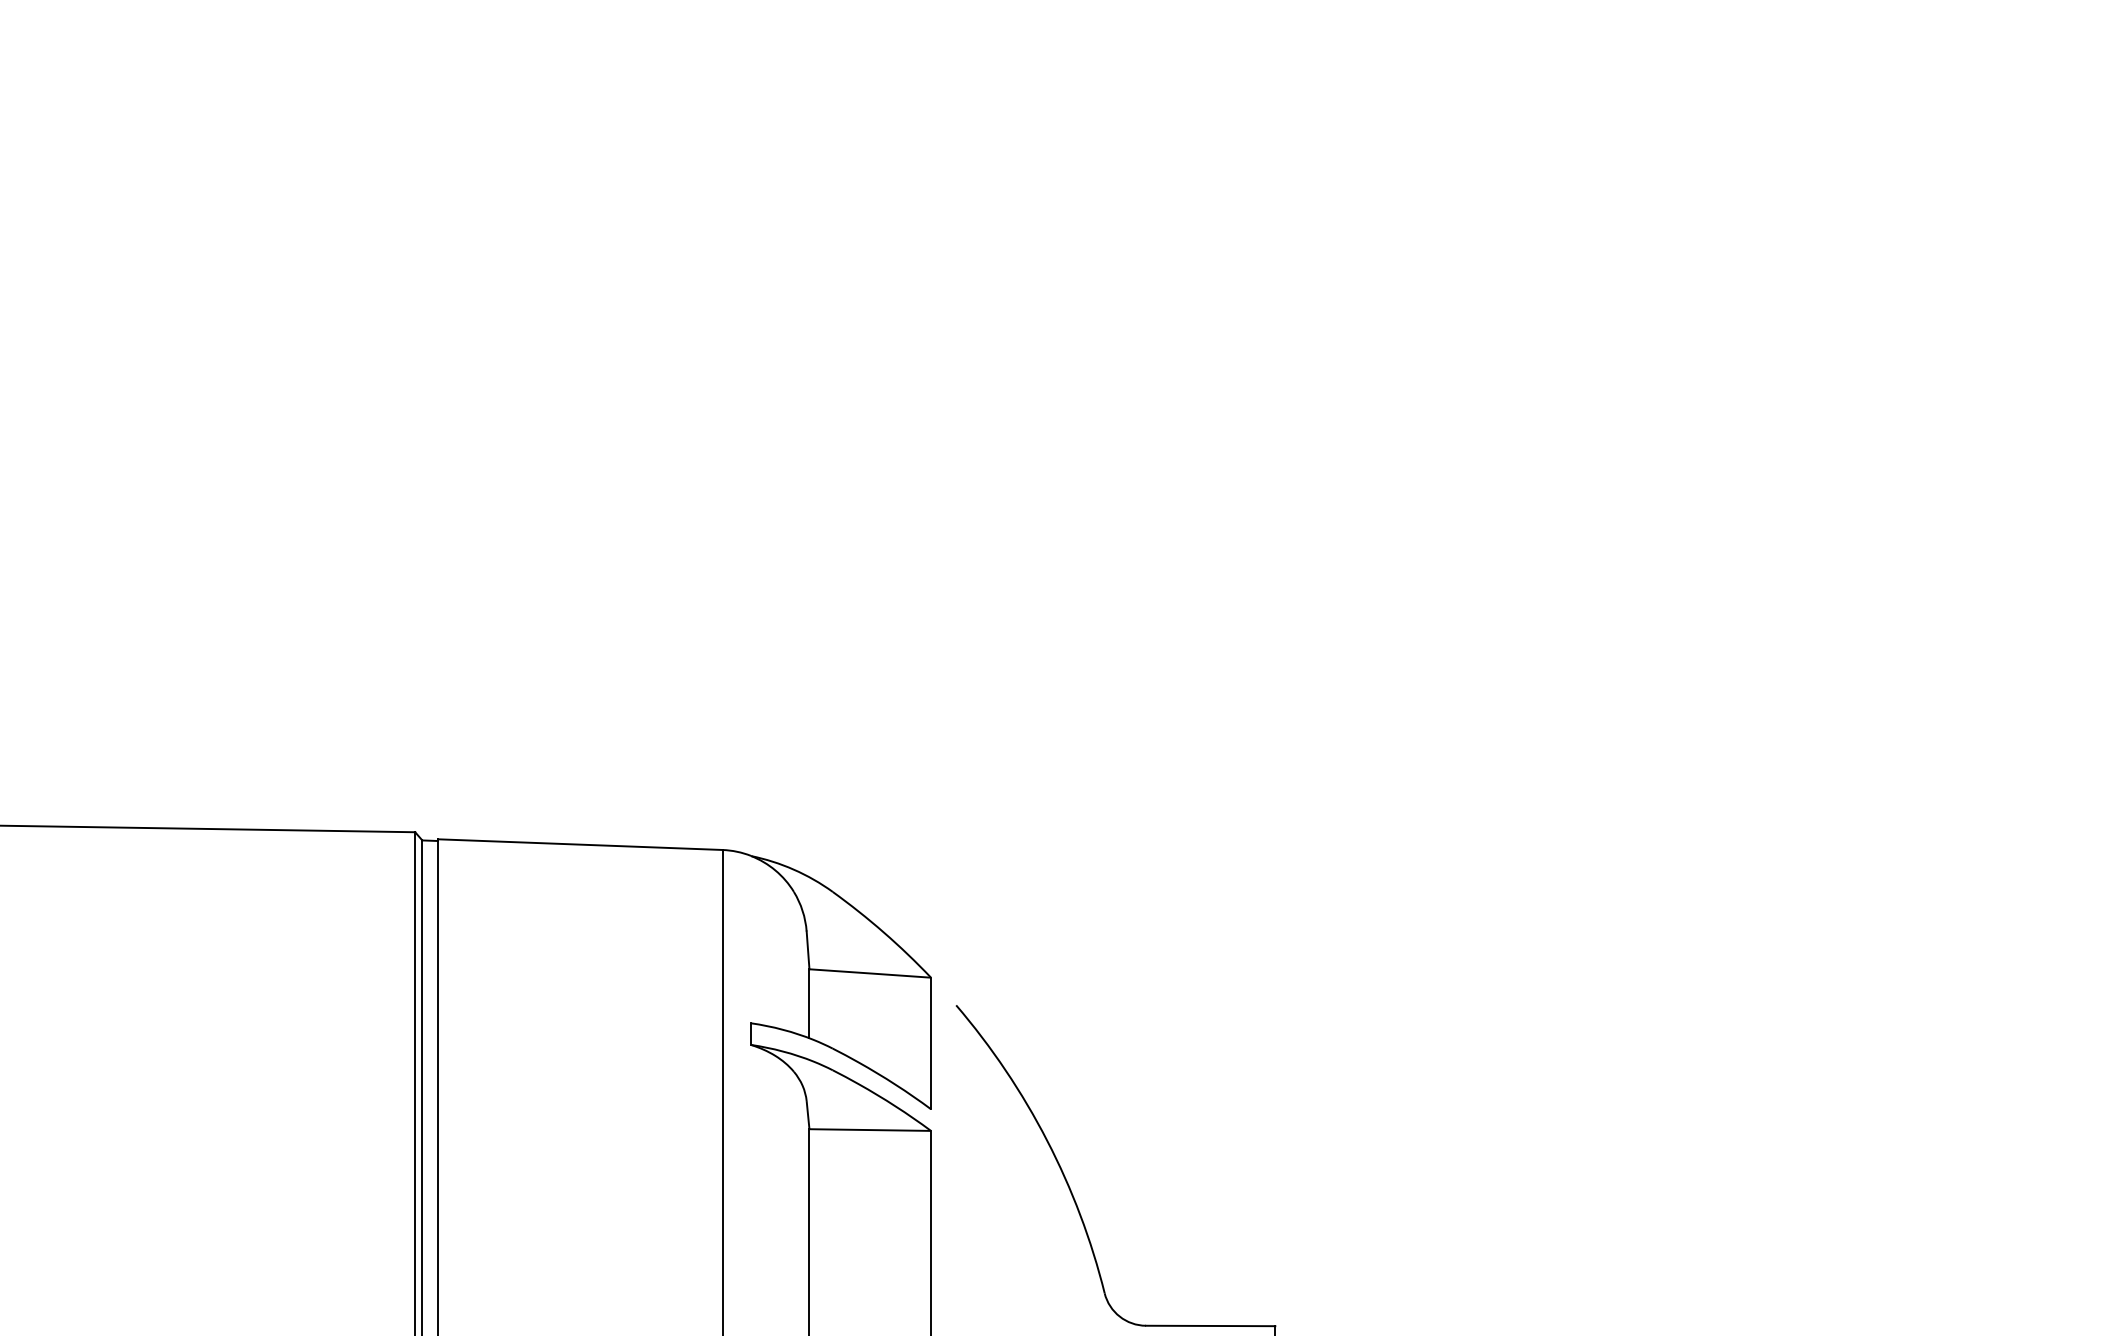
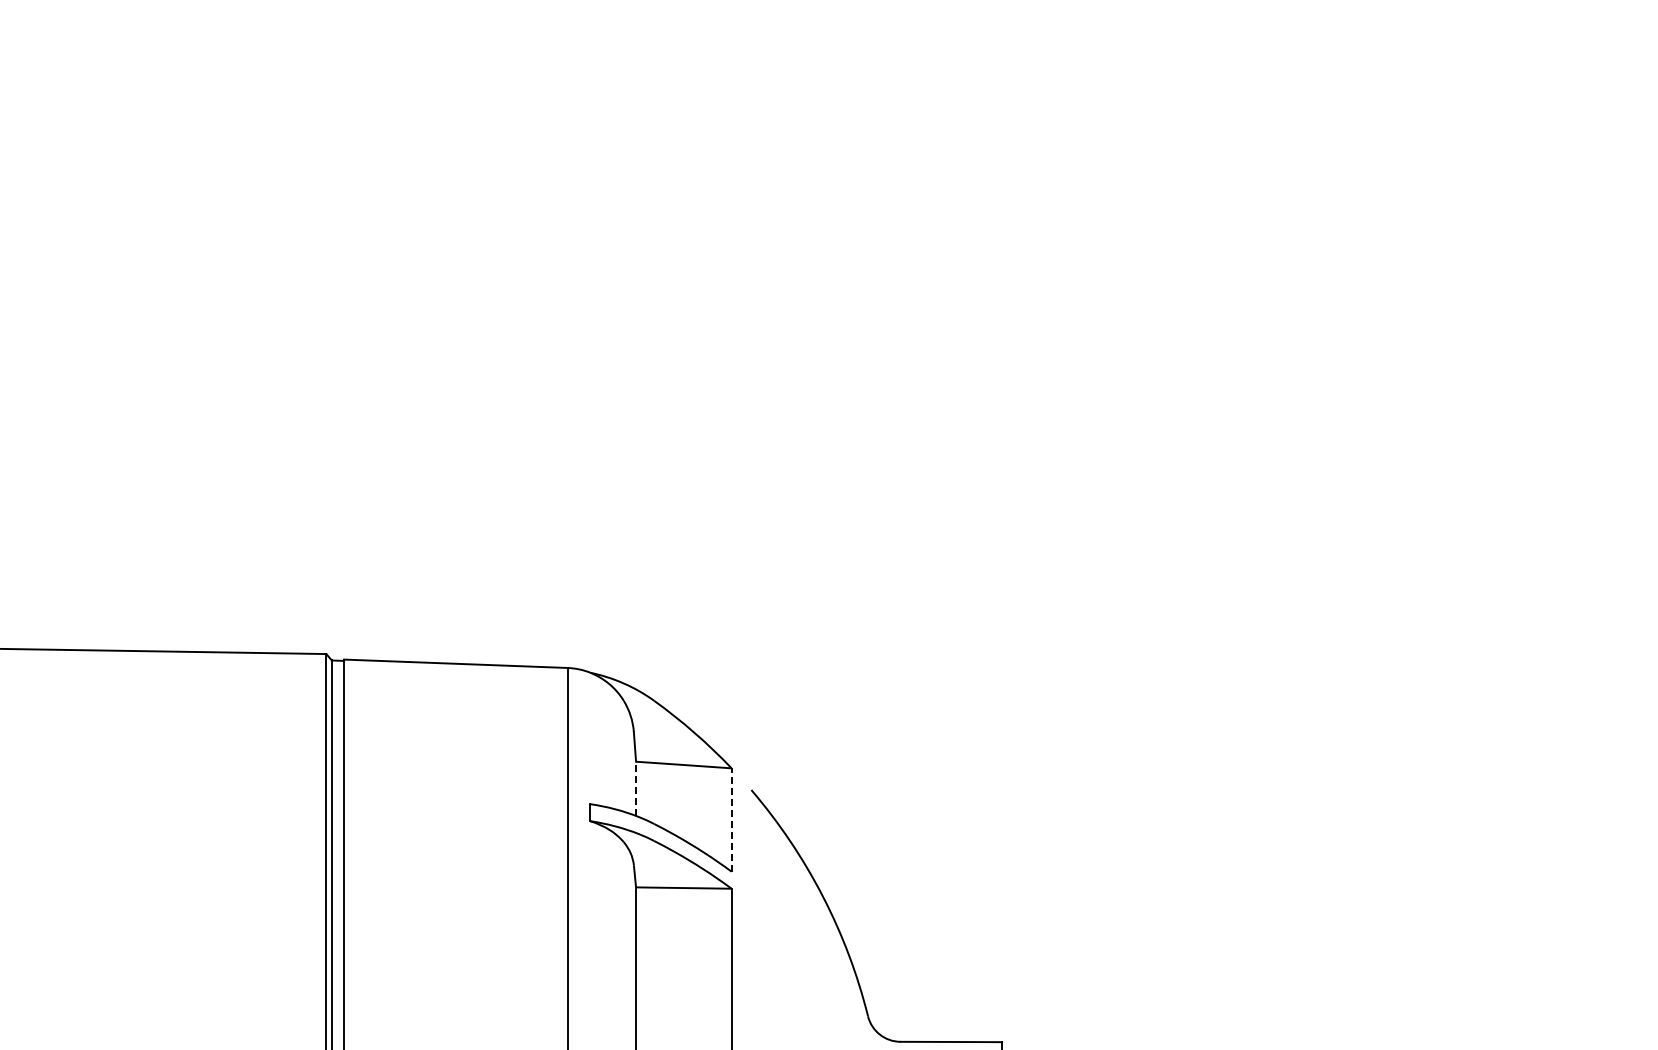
line: (810, 1003) -> (636, 788), solid -> dashed
line: (930, 1044) -> (731, 820), solid -> dashed

